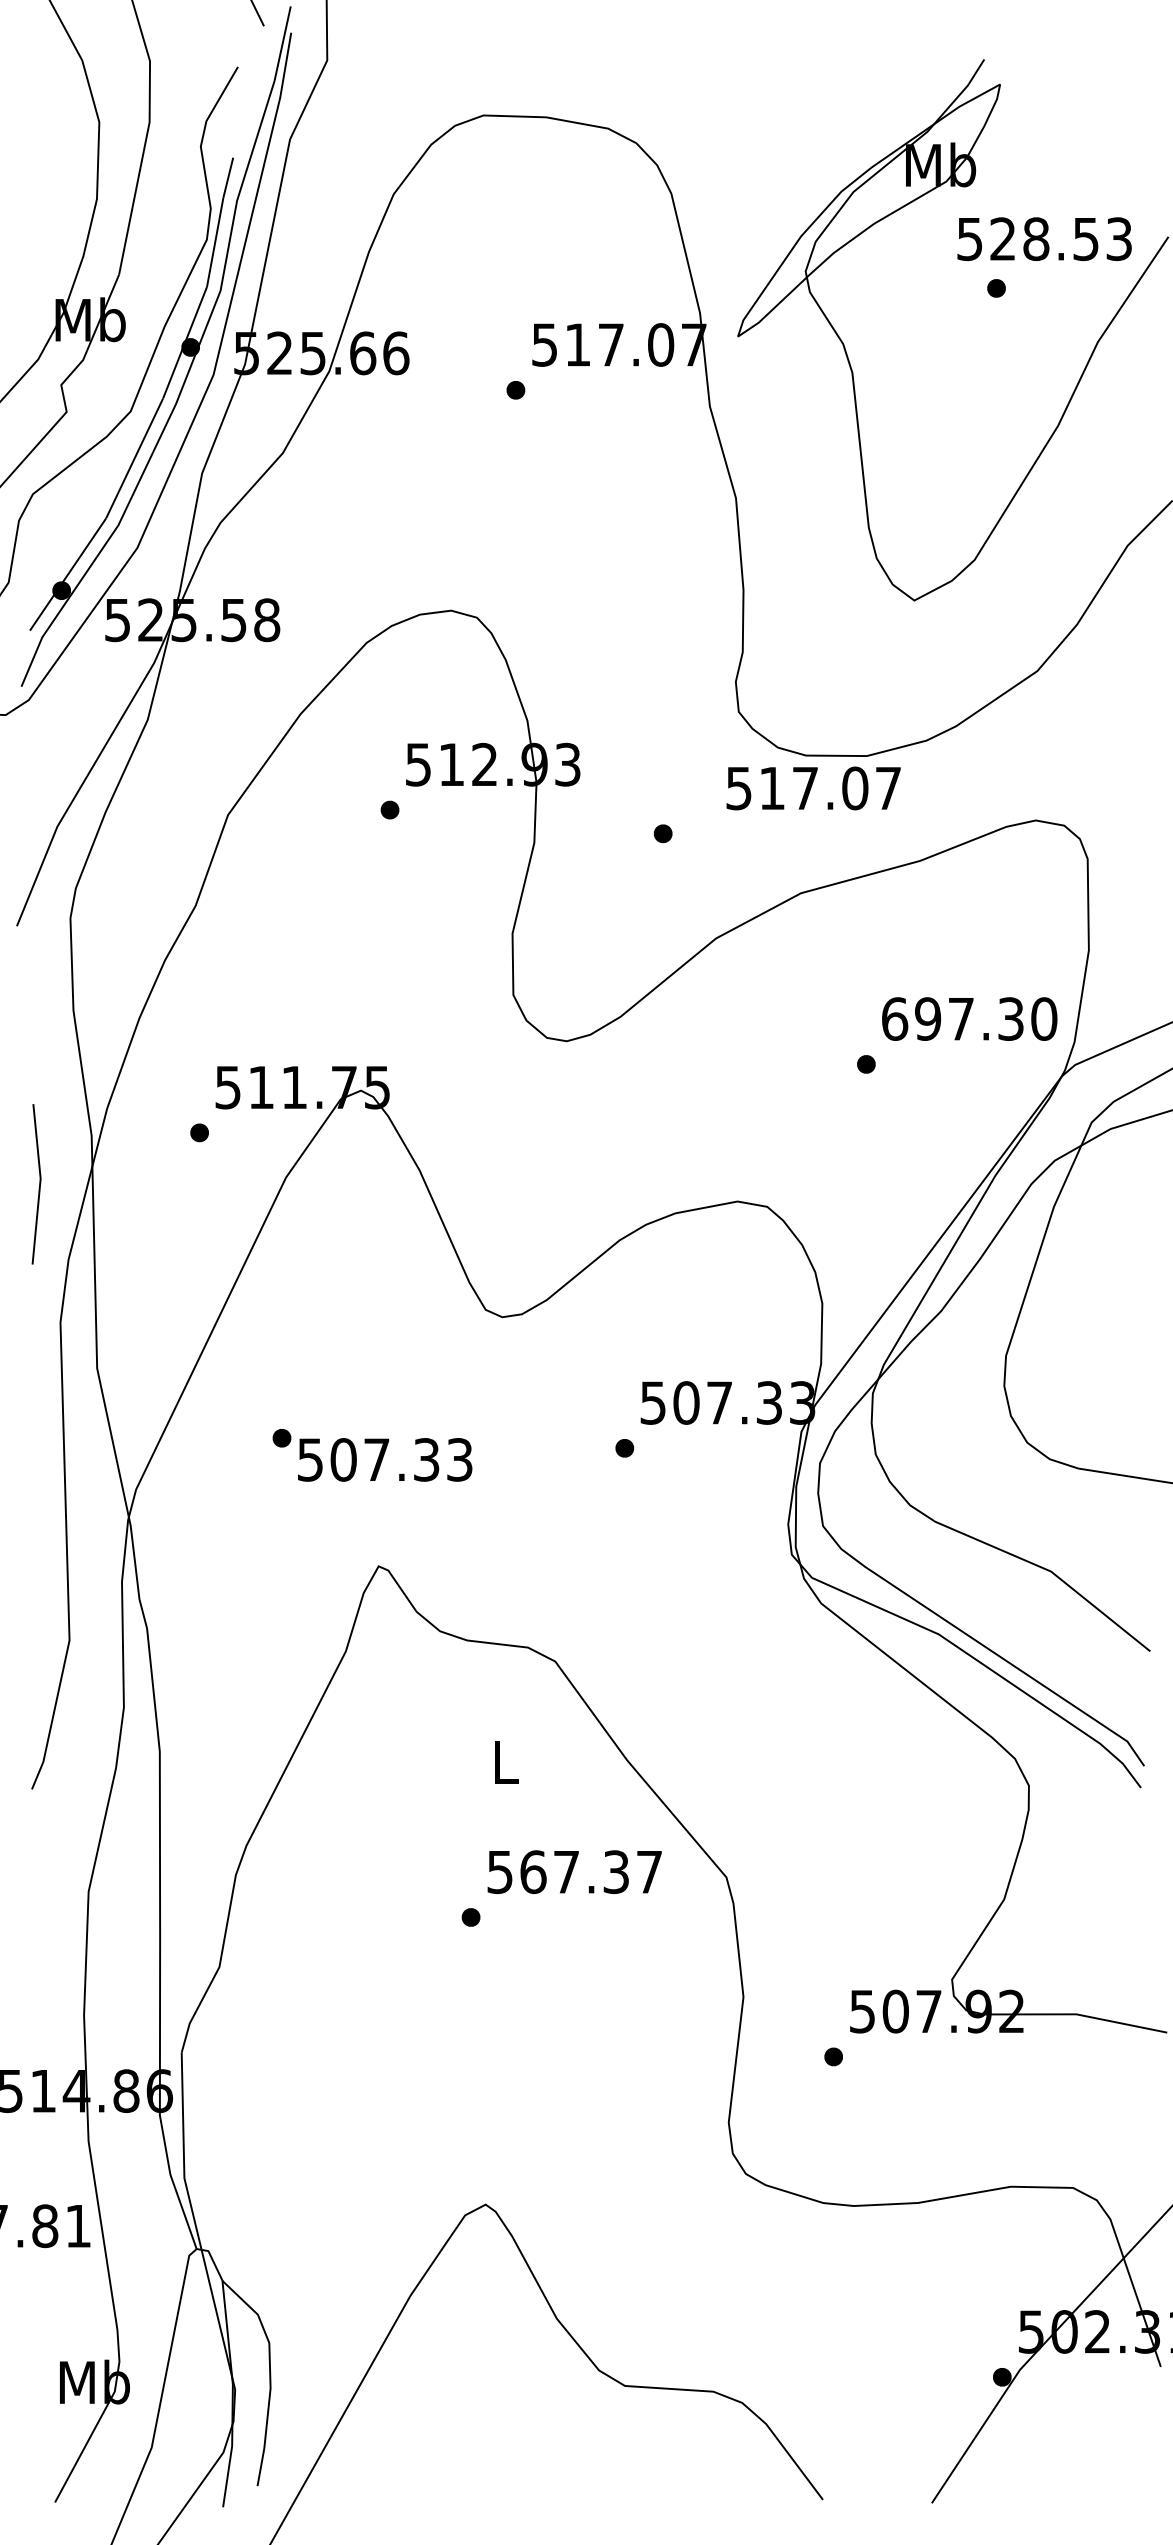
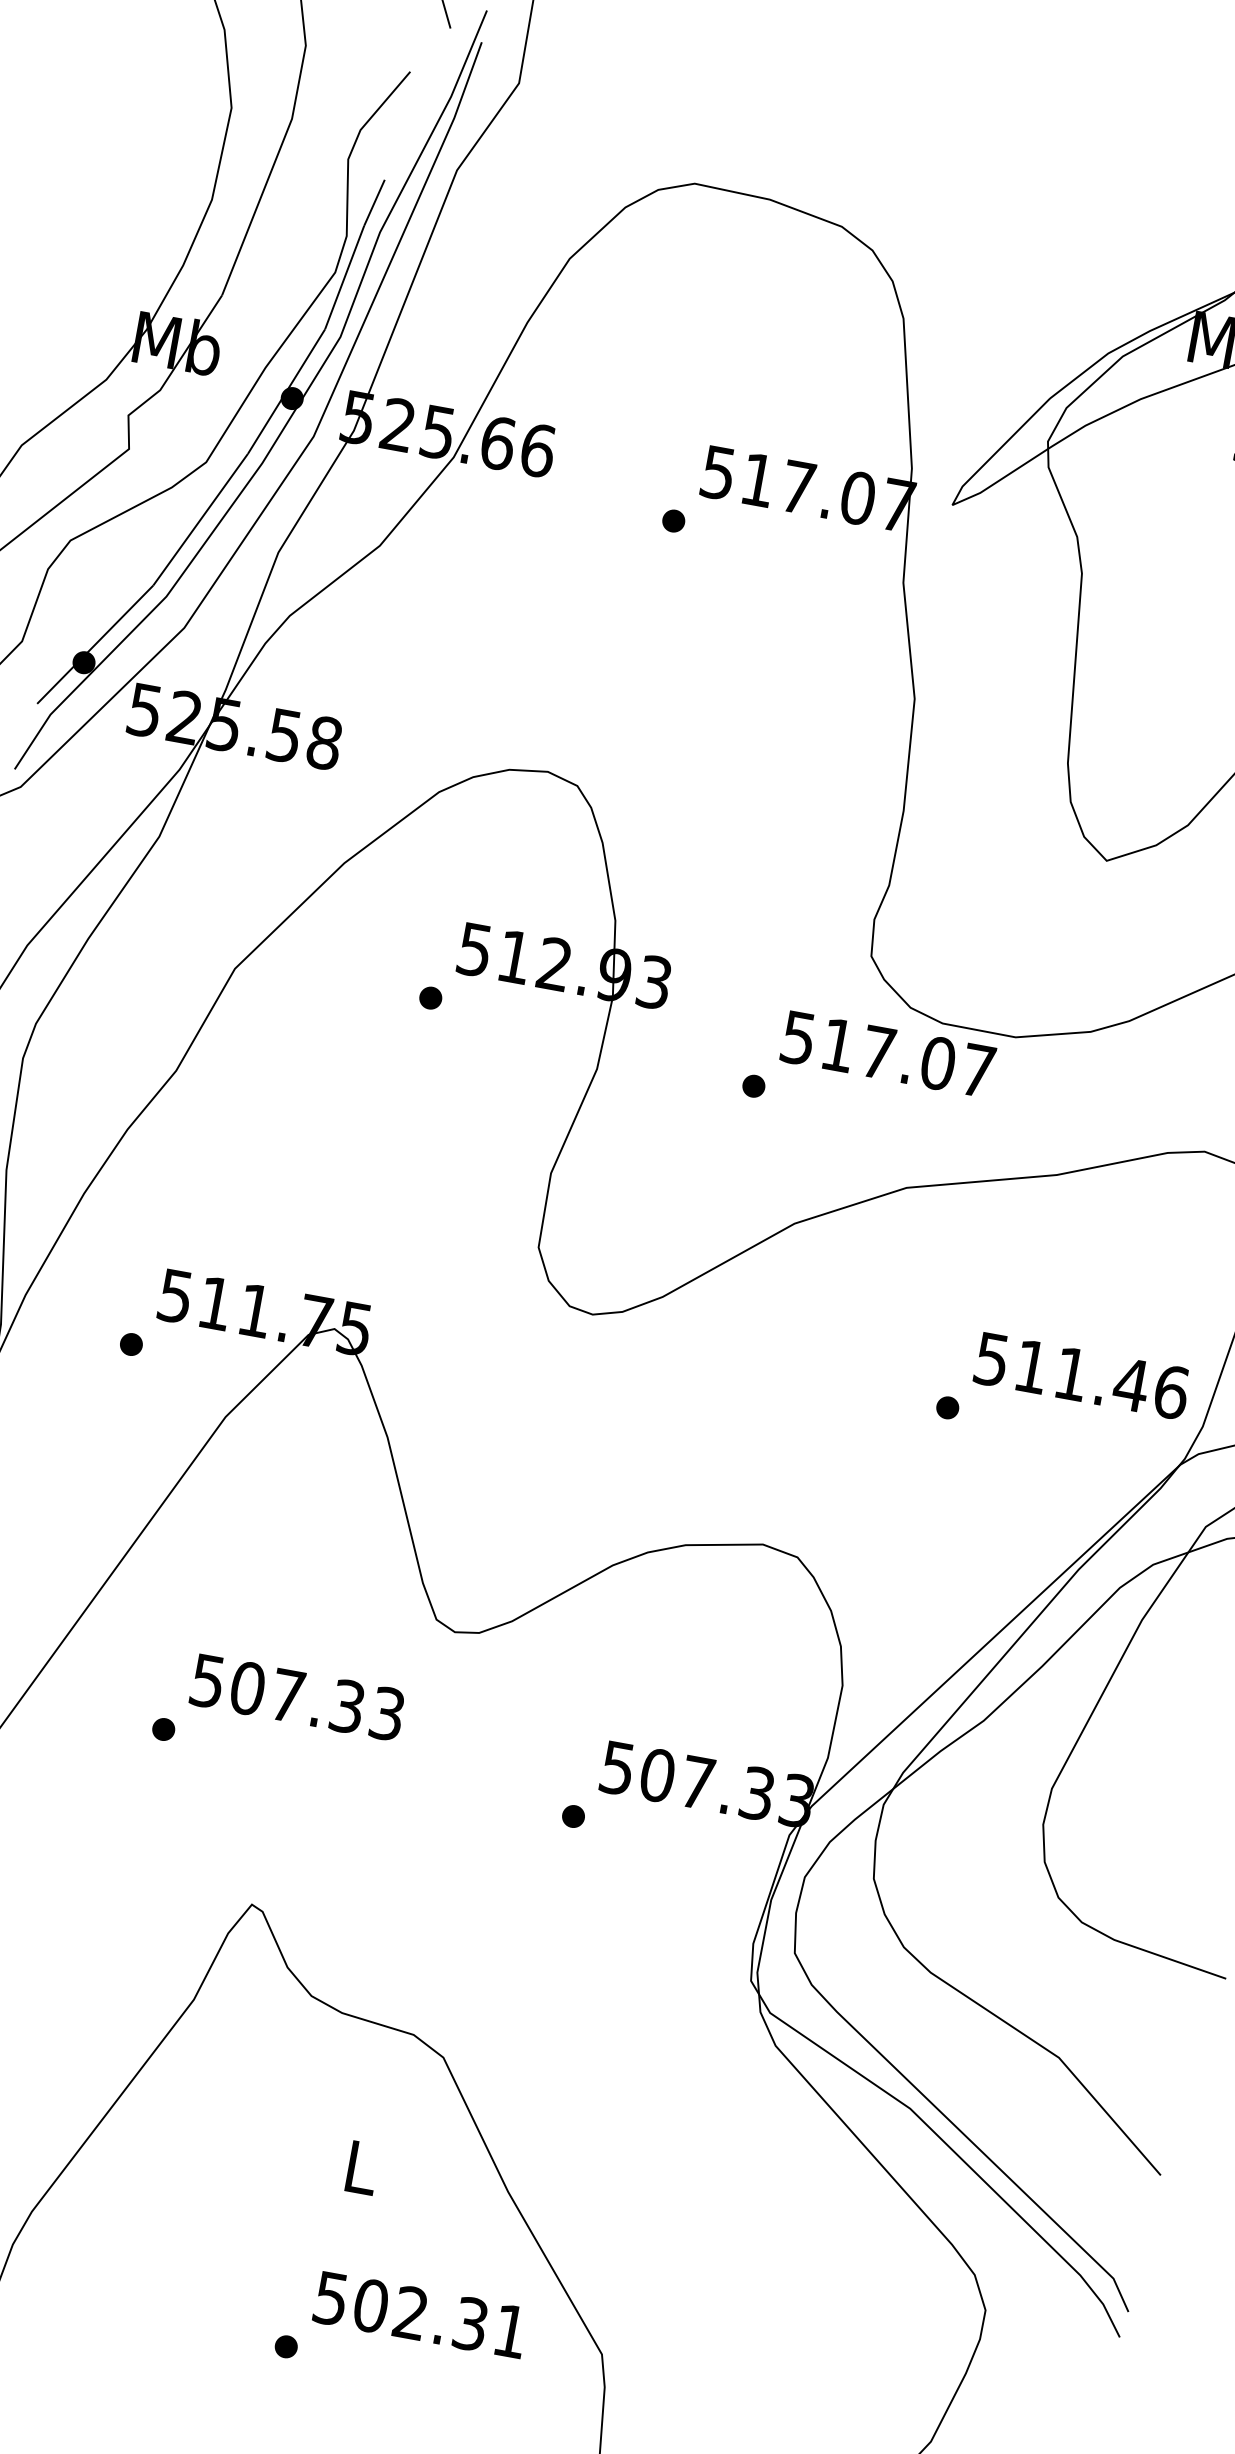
text: (813, 788) -> (887, 1054), moved
text: (969, 1018) -> (1081, 1375), 697.30 -> 511.46
text: (385, 1459) -> (298, 1697), moved
text: (590, 1871) -> (439, 2317), 567.37 -> 502.31

